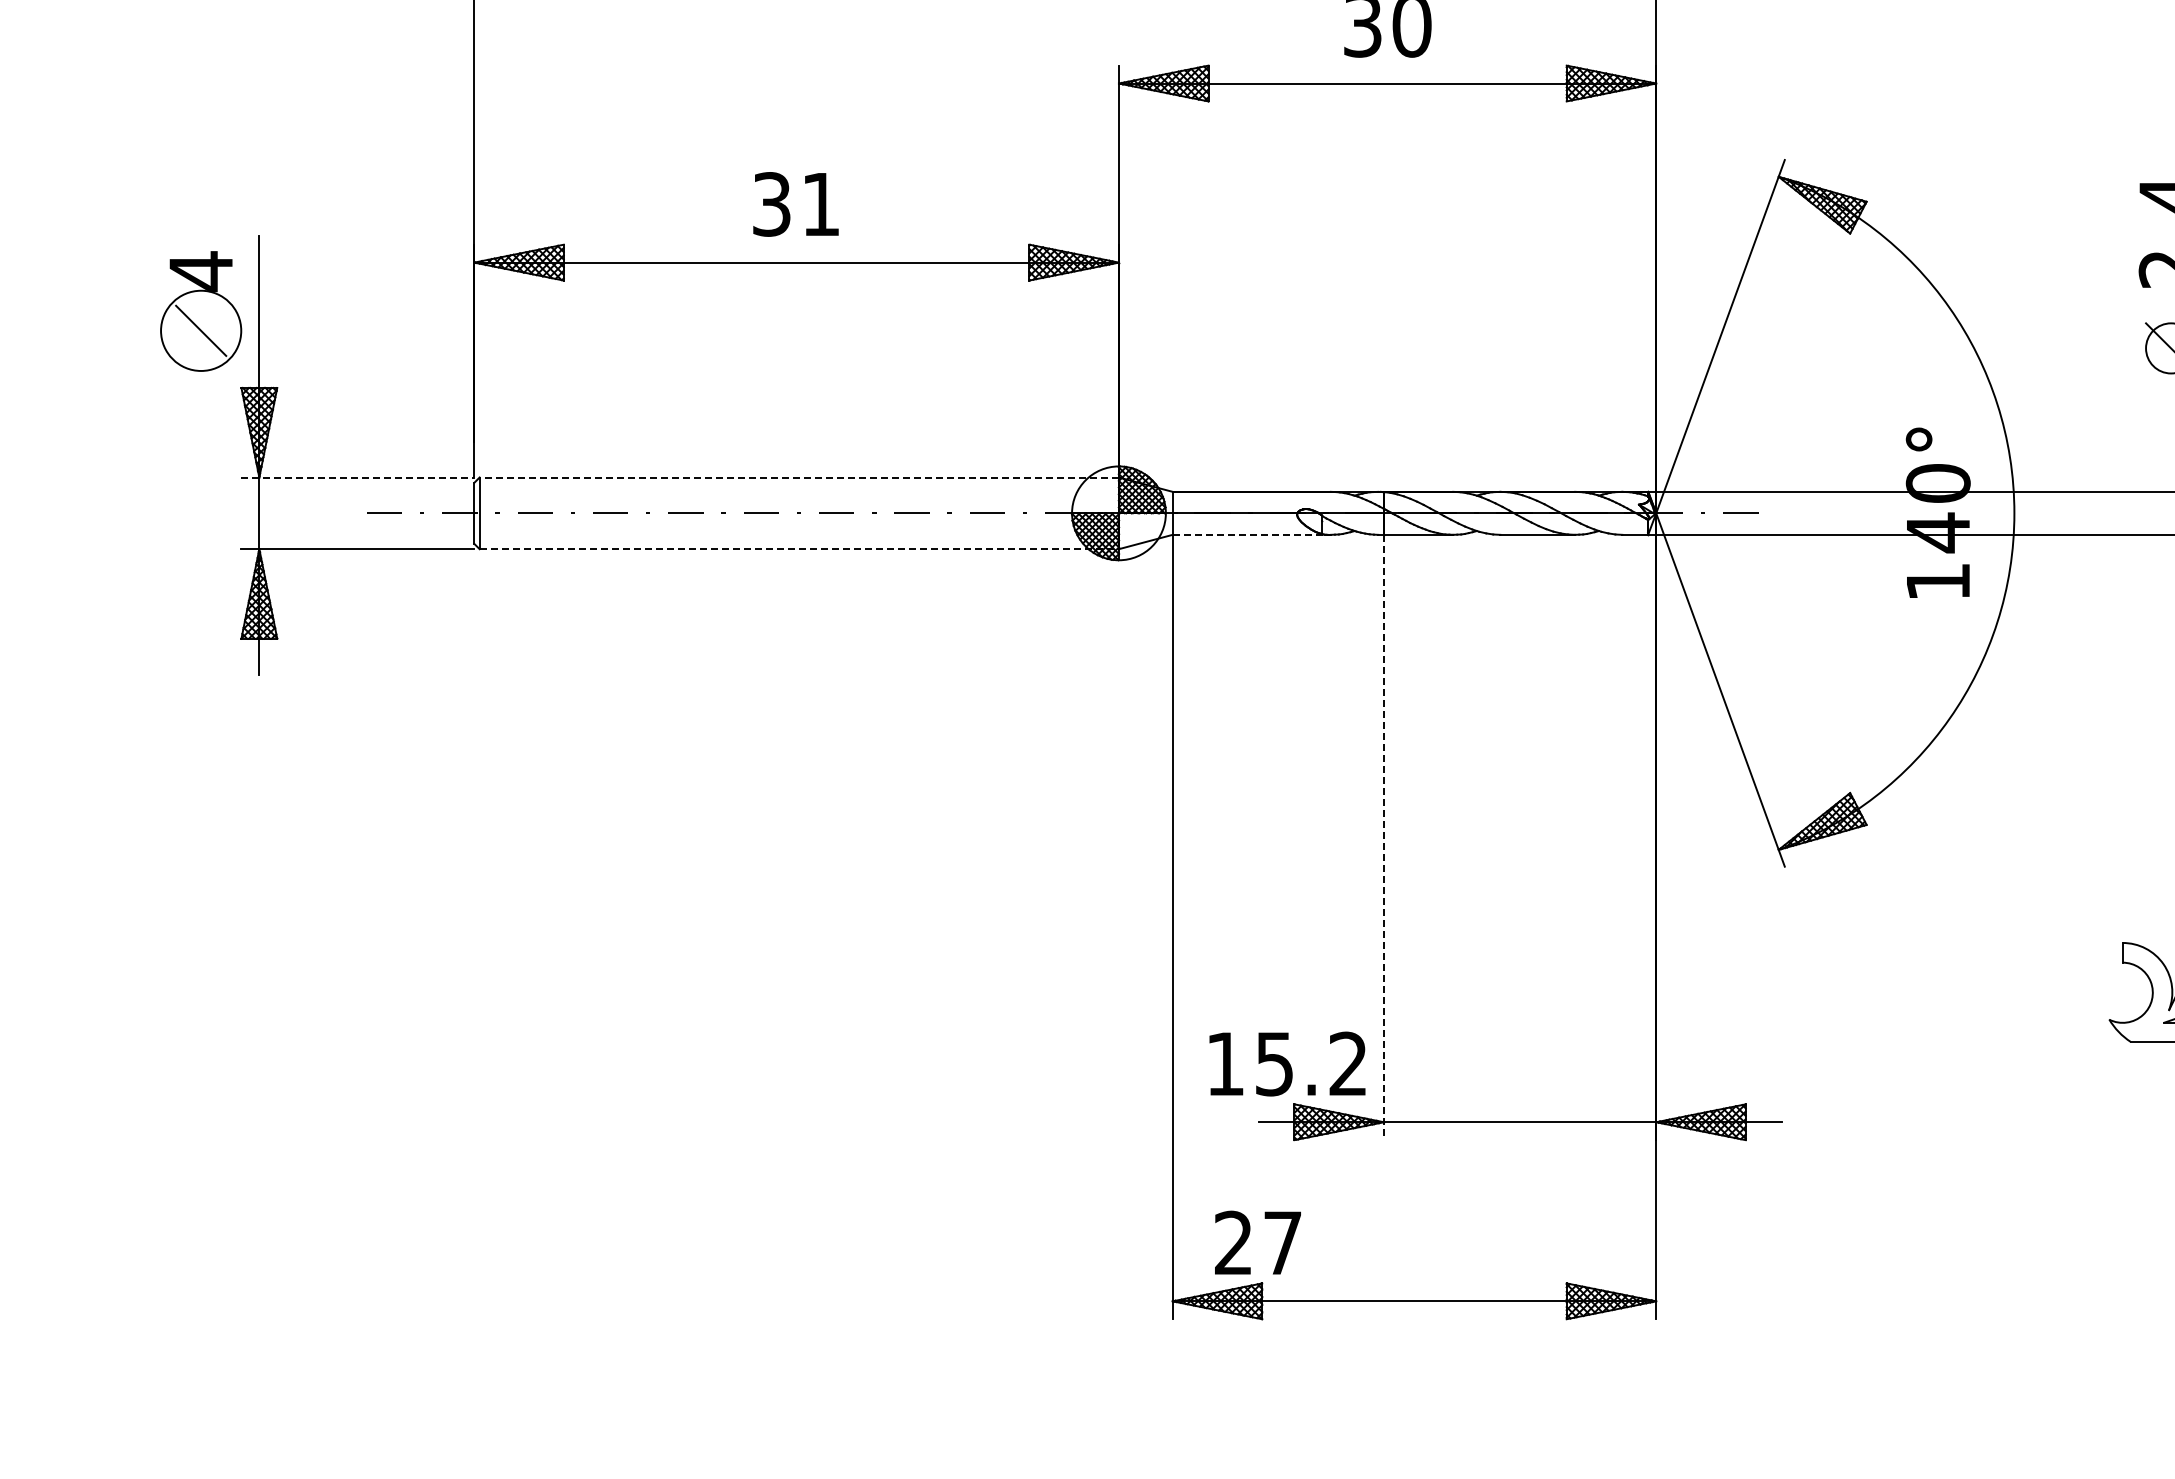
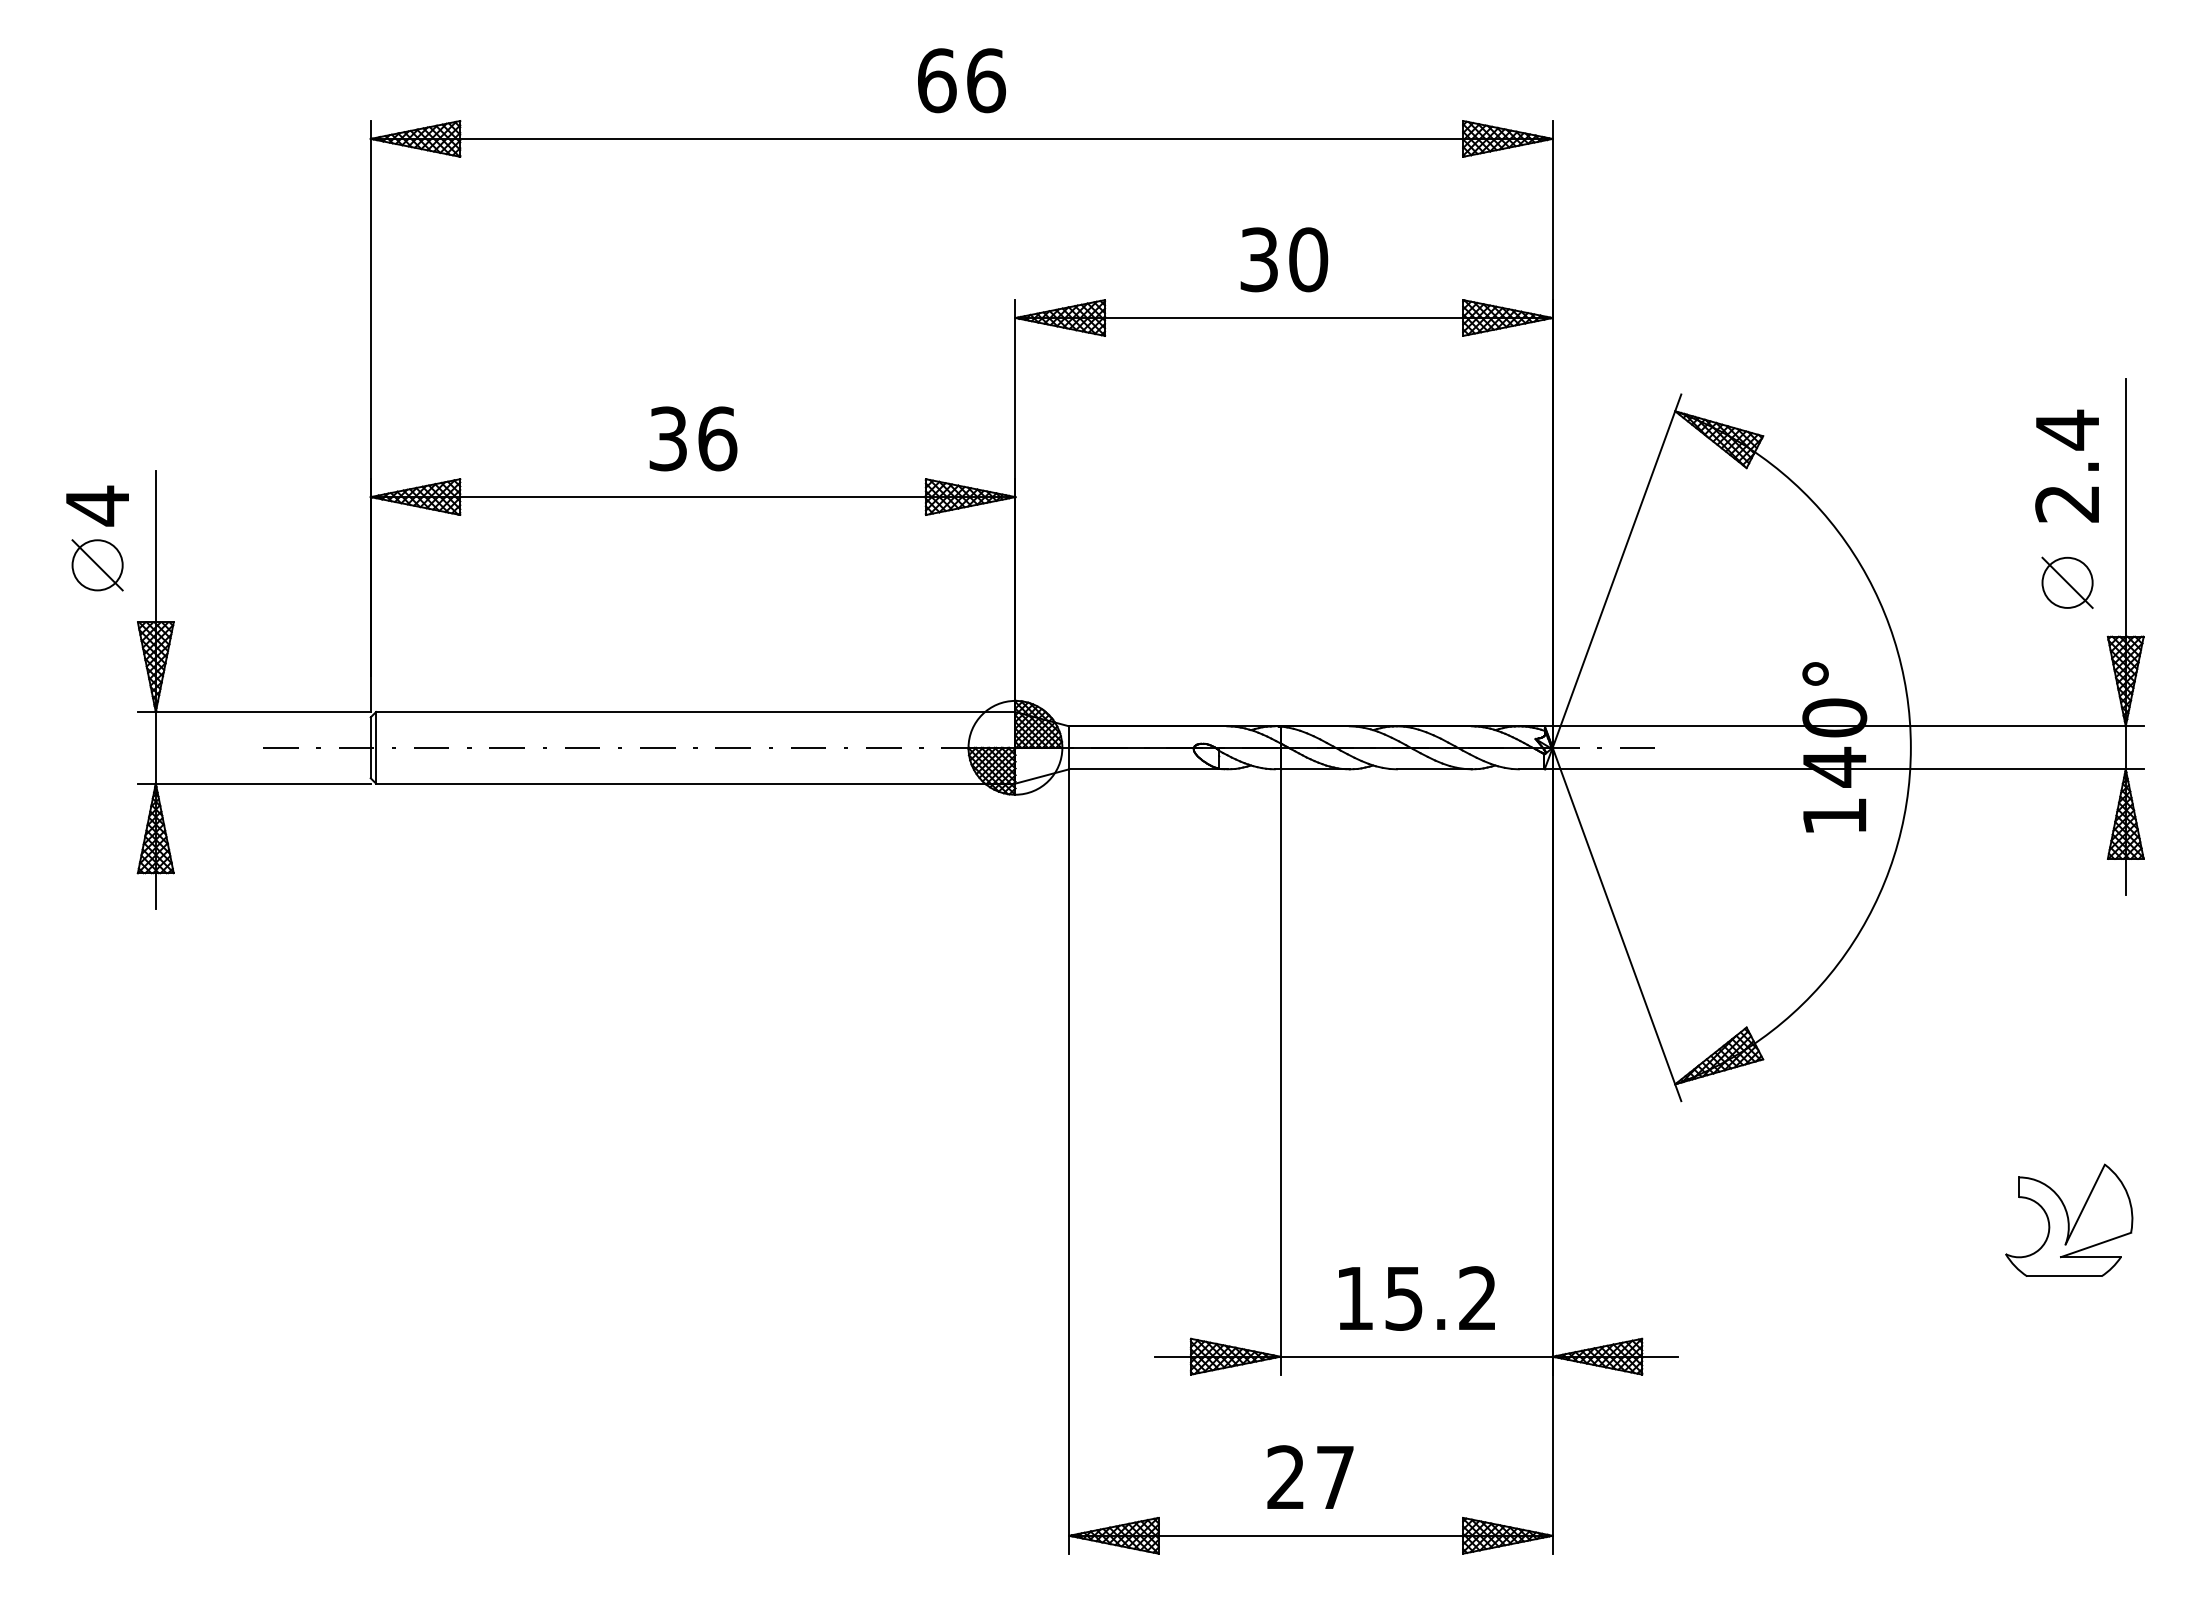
text: (821, 204) -> (717, 438), 31 -> 36
circle: (201, 331) -> (97, 565), size x0.62
line: (358, 478) -> (254, 712), dashed -> solid
line: (799, 478) -> (695, 712), dashed -> solid
line: (1252, 535) -> (1148, 769), dashed -> solid
line: (799, 549) -> (695, 783), dashed -> solid
line: (1384, 837) -> (1280, 1071), dashed -> solid
text: (1287, 1064) -> (1416, 1298), moved
text: (1258, 1242) -> (1310, 1476), moved

